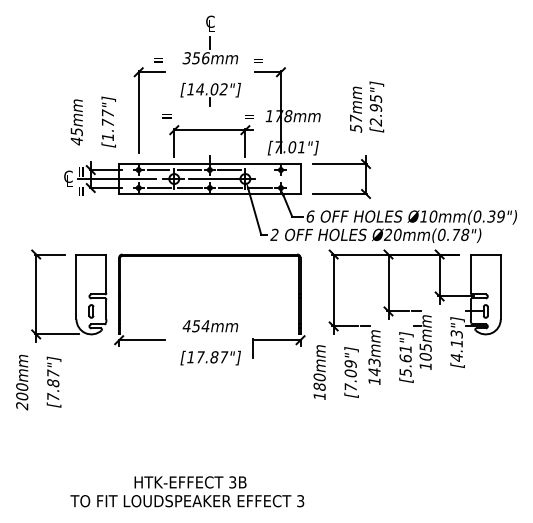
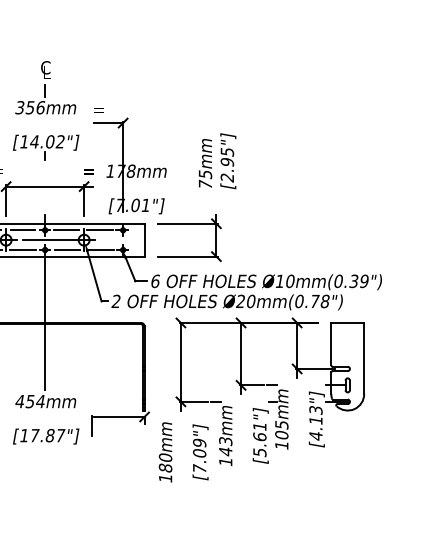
text: (356, 123) -> (205, 179), 57mm -> 75mm
line: (259, 170) -> (99, 230), added
line: (209, 256) -> (44, 325), added

